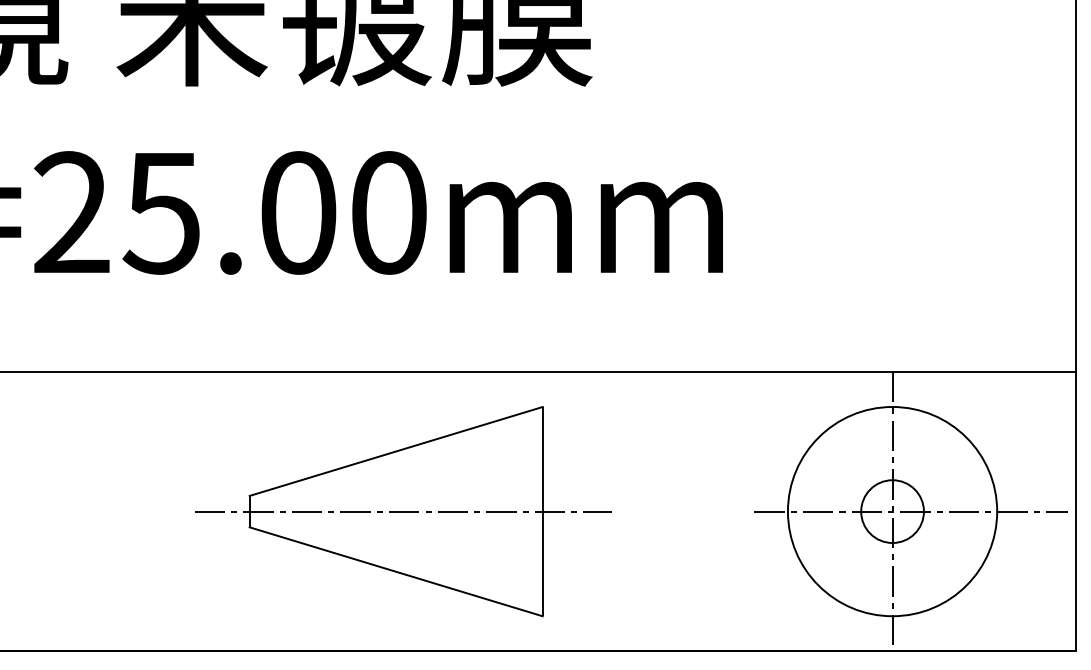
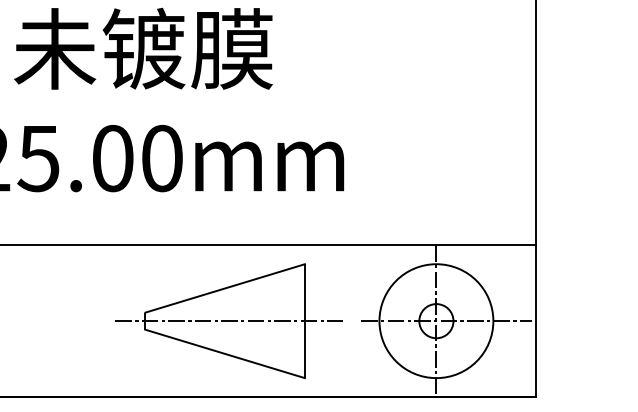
part: (402, 512) -> (228, 321), moved

